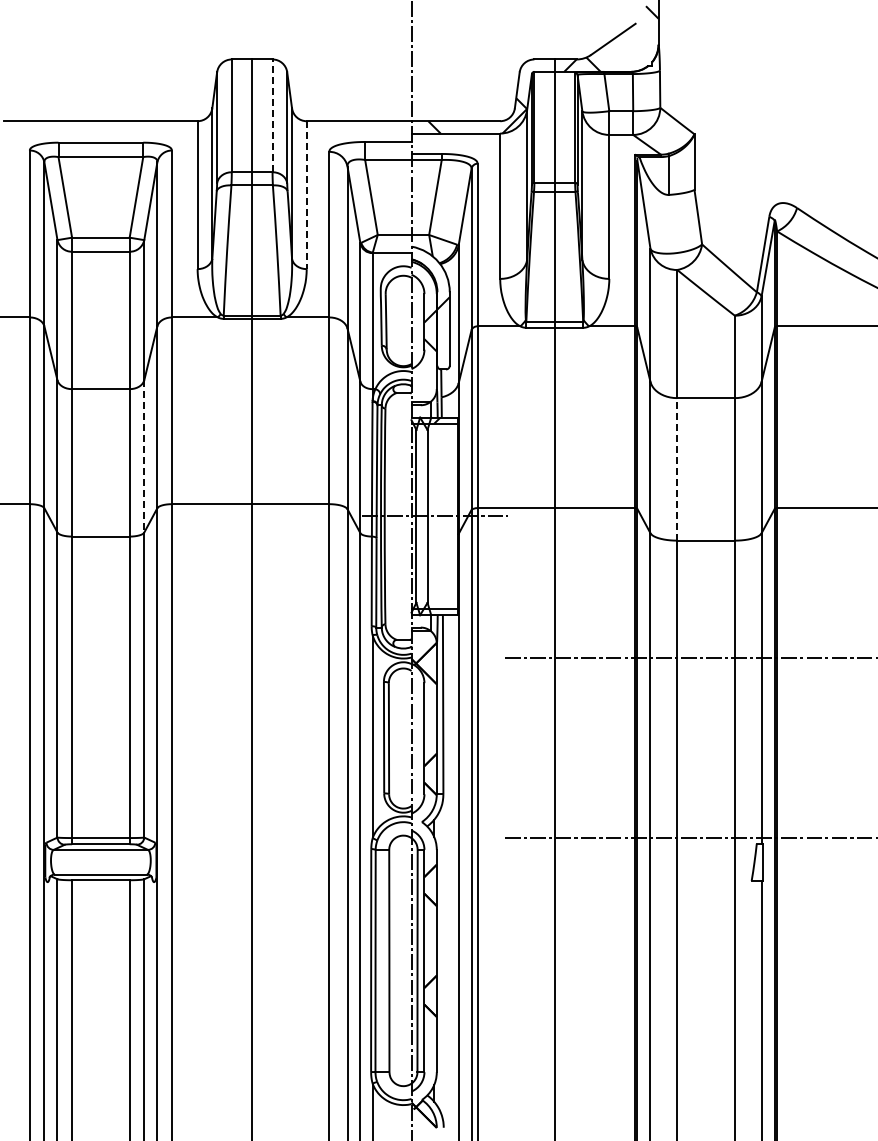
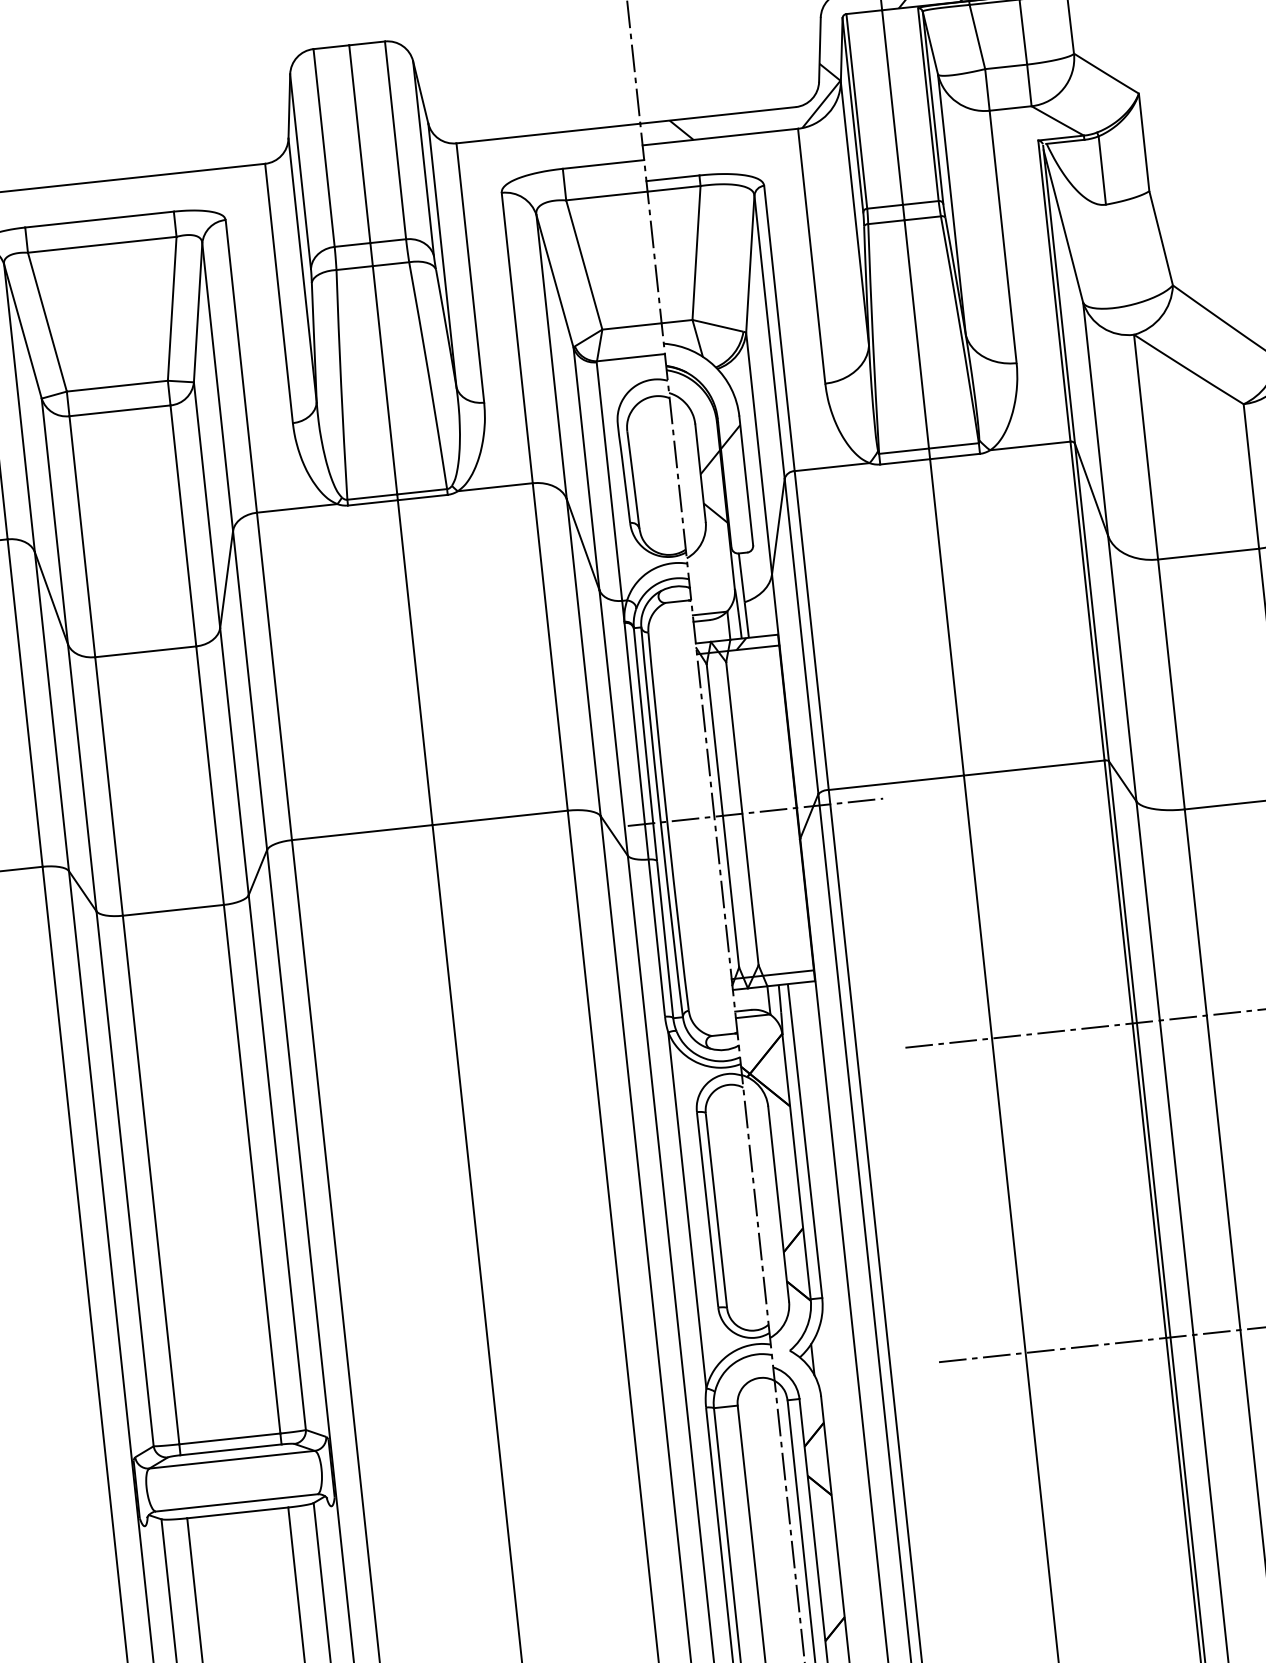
line: (272, 115) -> (395, 139), dashed -> solid
line: (306, 195) -> (470, 273), dashed -> solid
line: (144, 456) -> (234, 761), dashed -> solid
line: (677, 468) -> (1171, 682), dashed -> solid

